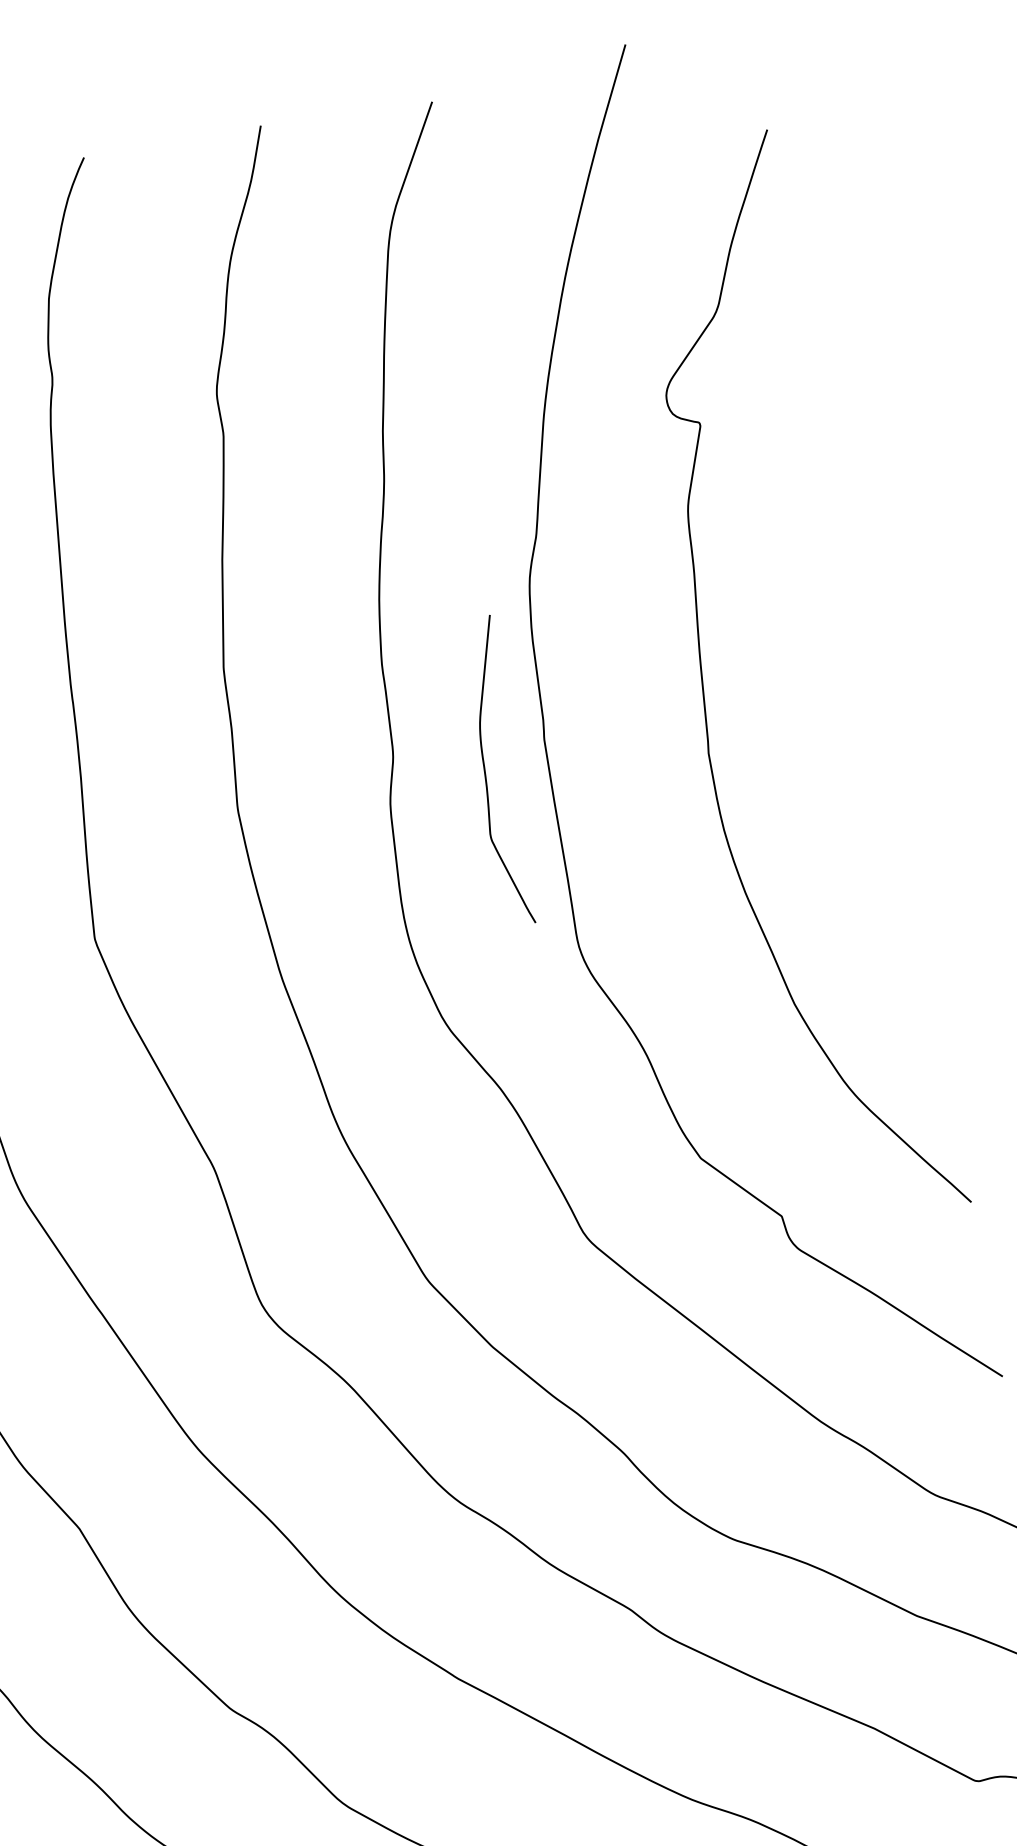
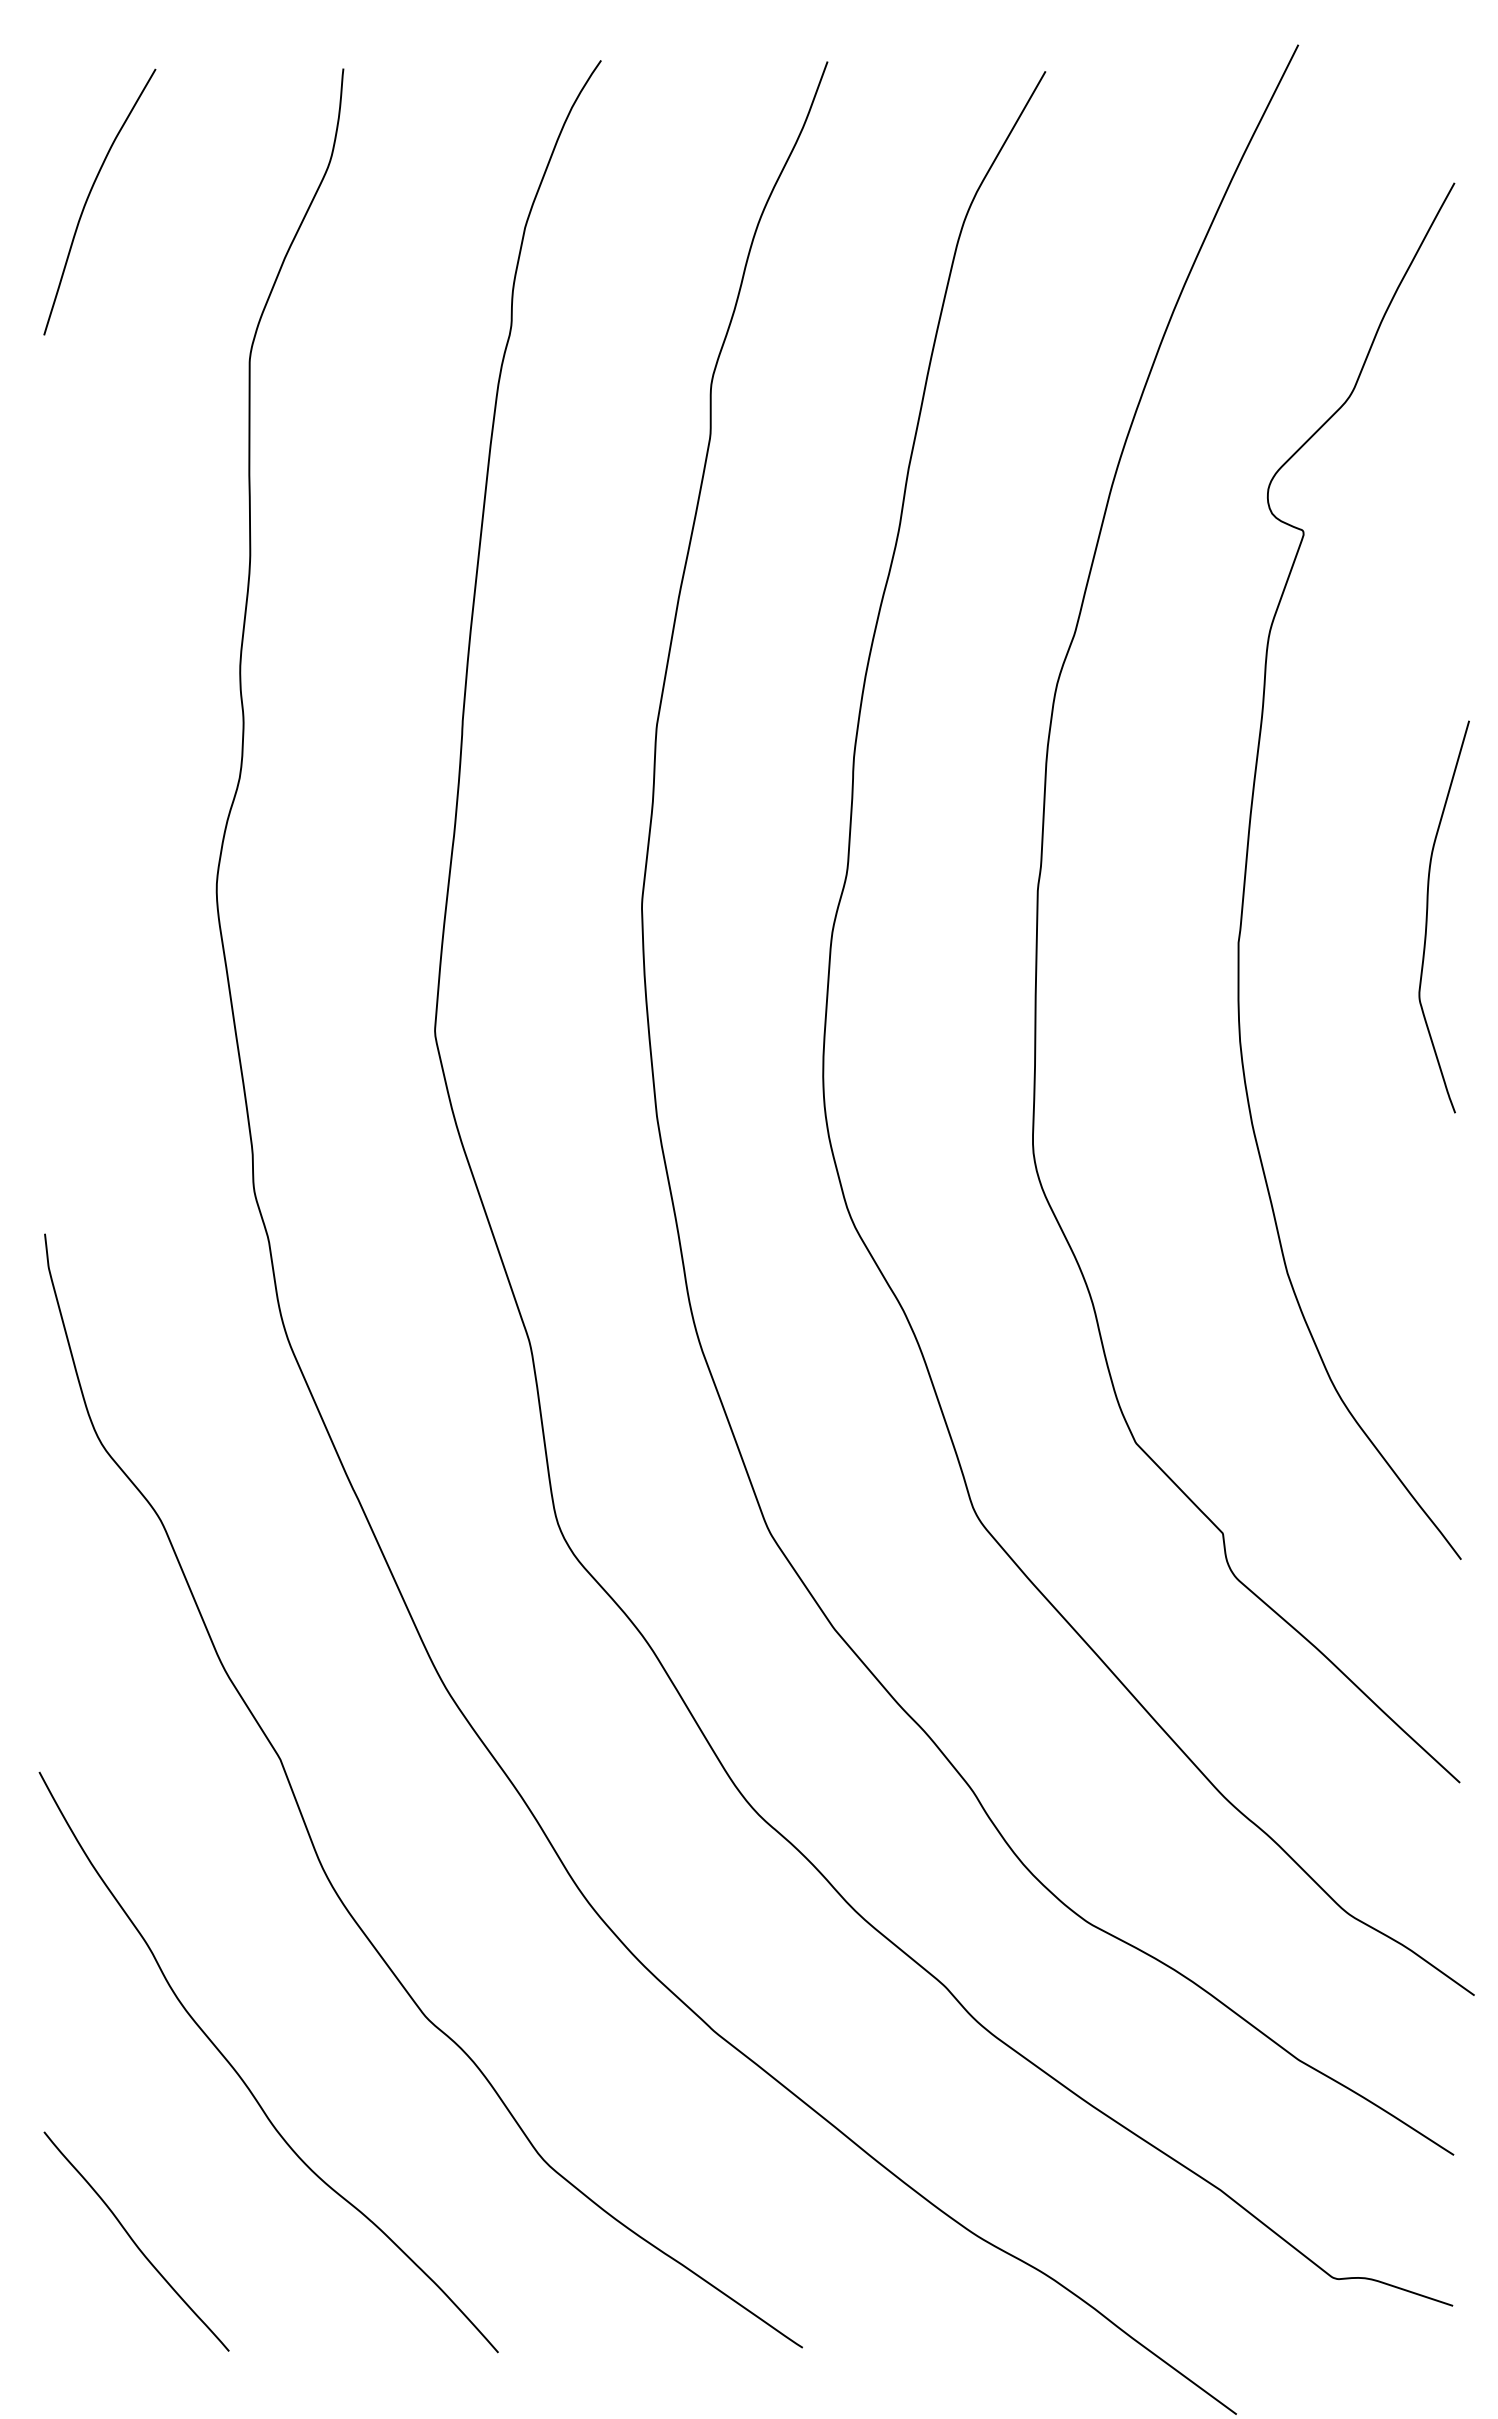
curve: (485, 773) -> (1427, 916), moved

